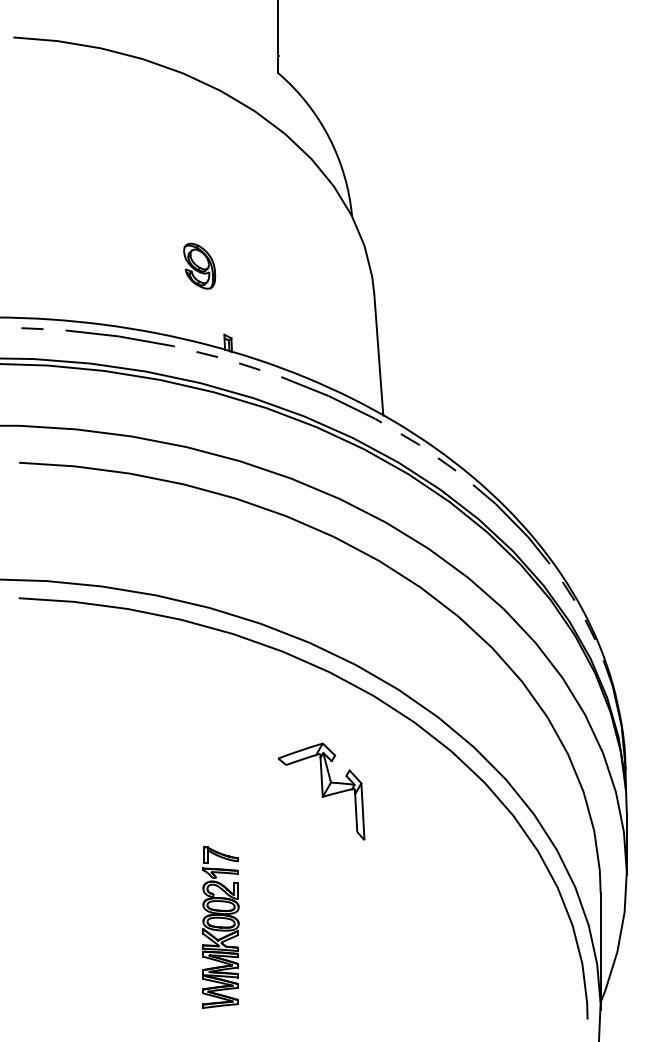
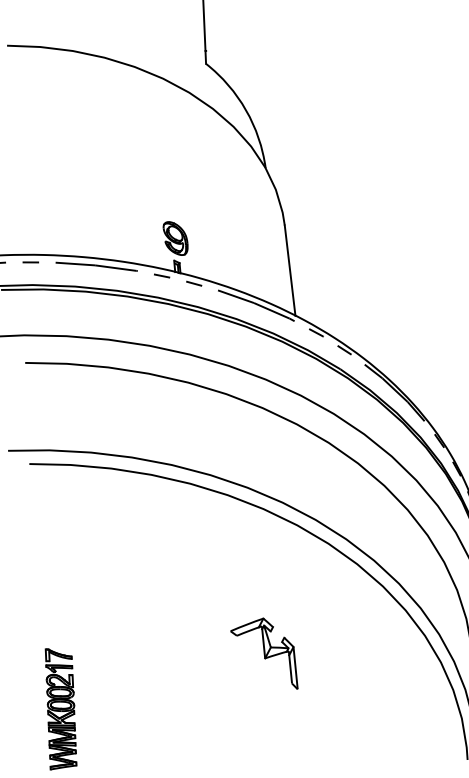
part: (199, 265) -> (175, 238), moved
part: (321, 791) -> (264, 654), moved
part: (220, 927) -> (60, 708), moved

